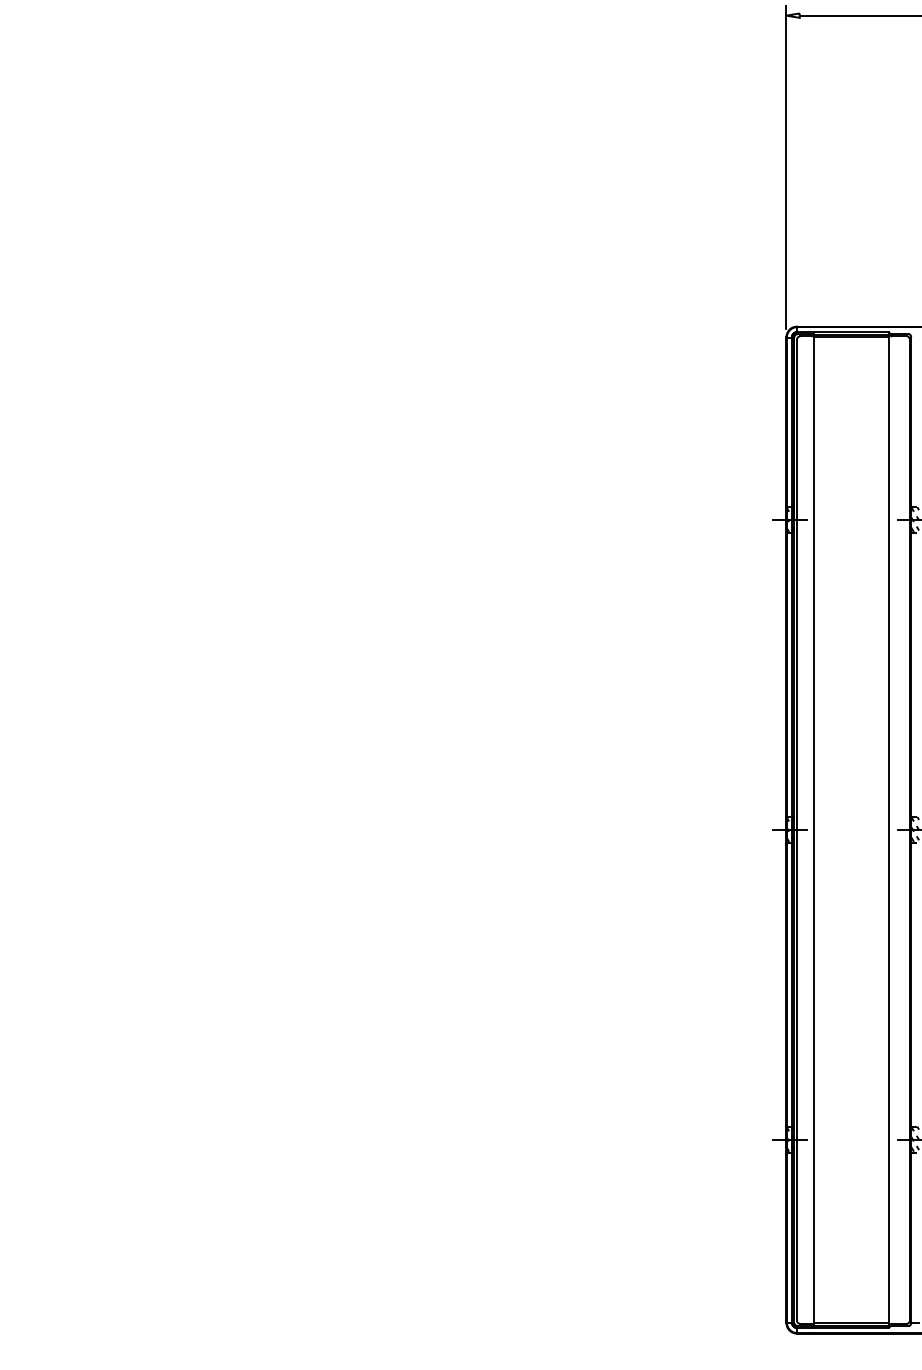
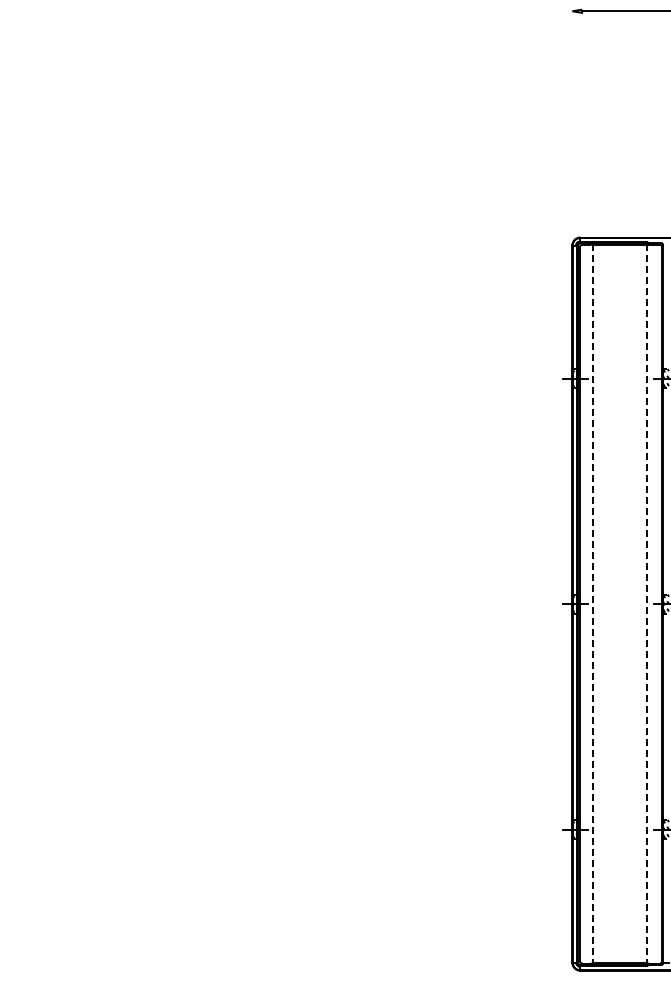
line: (786, 167) -> (572, 121), removed
line: (814, 829) -> (592, 603), solid -> dashed
line: (889, 829) -> (647, 603), solid -> dashed

